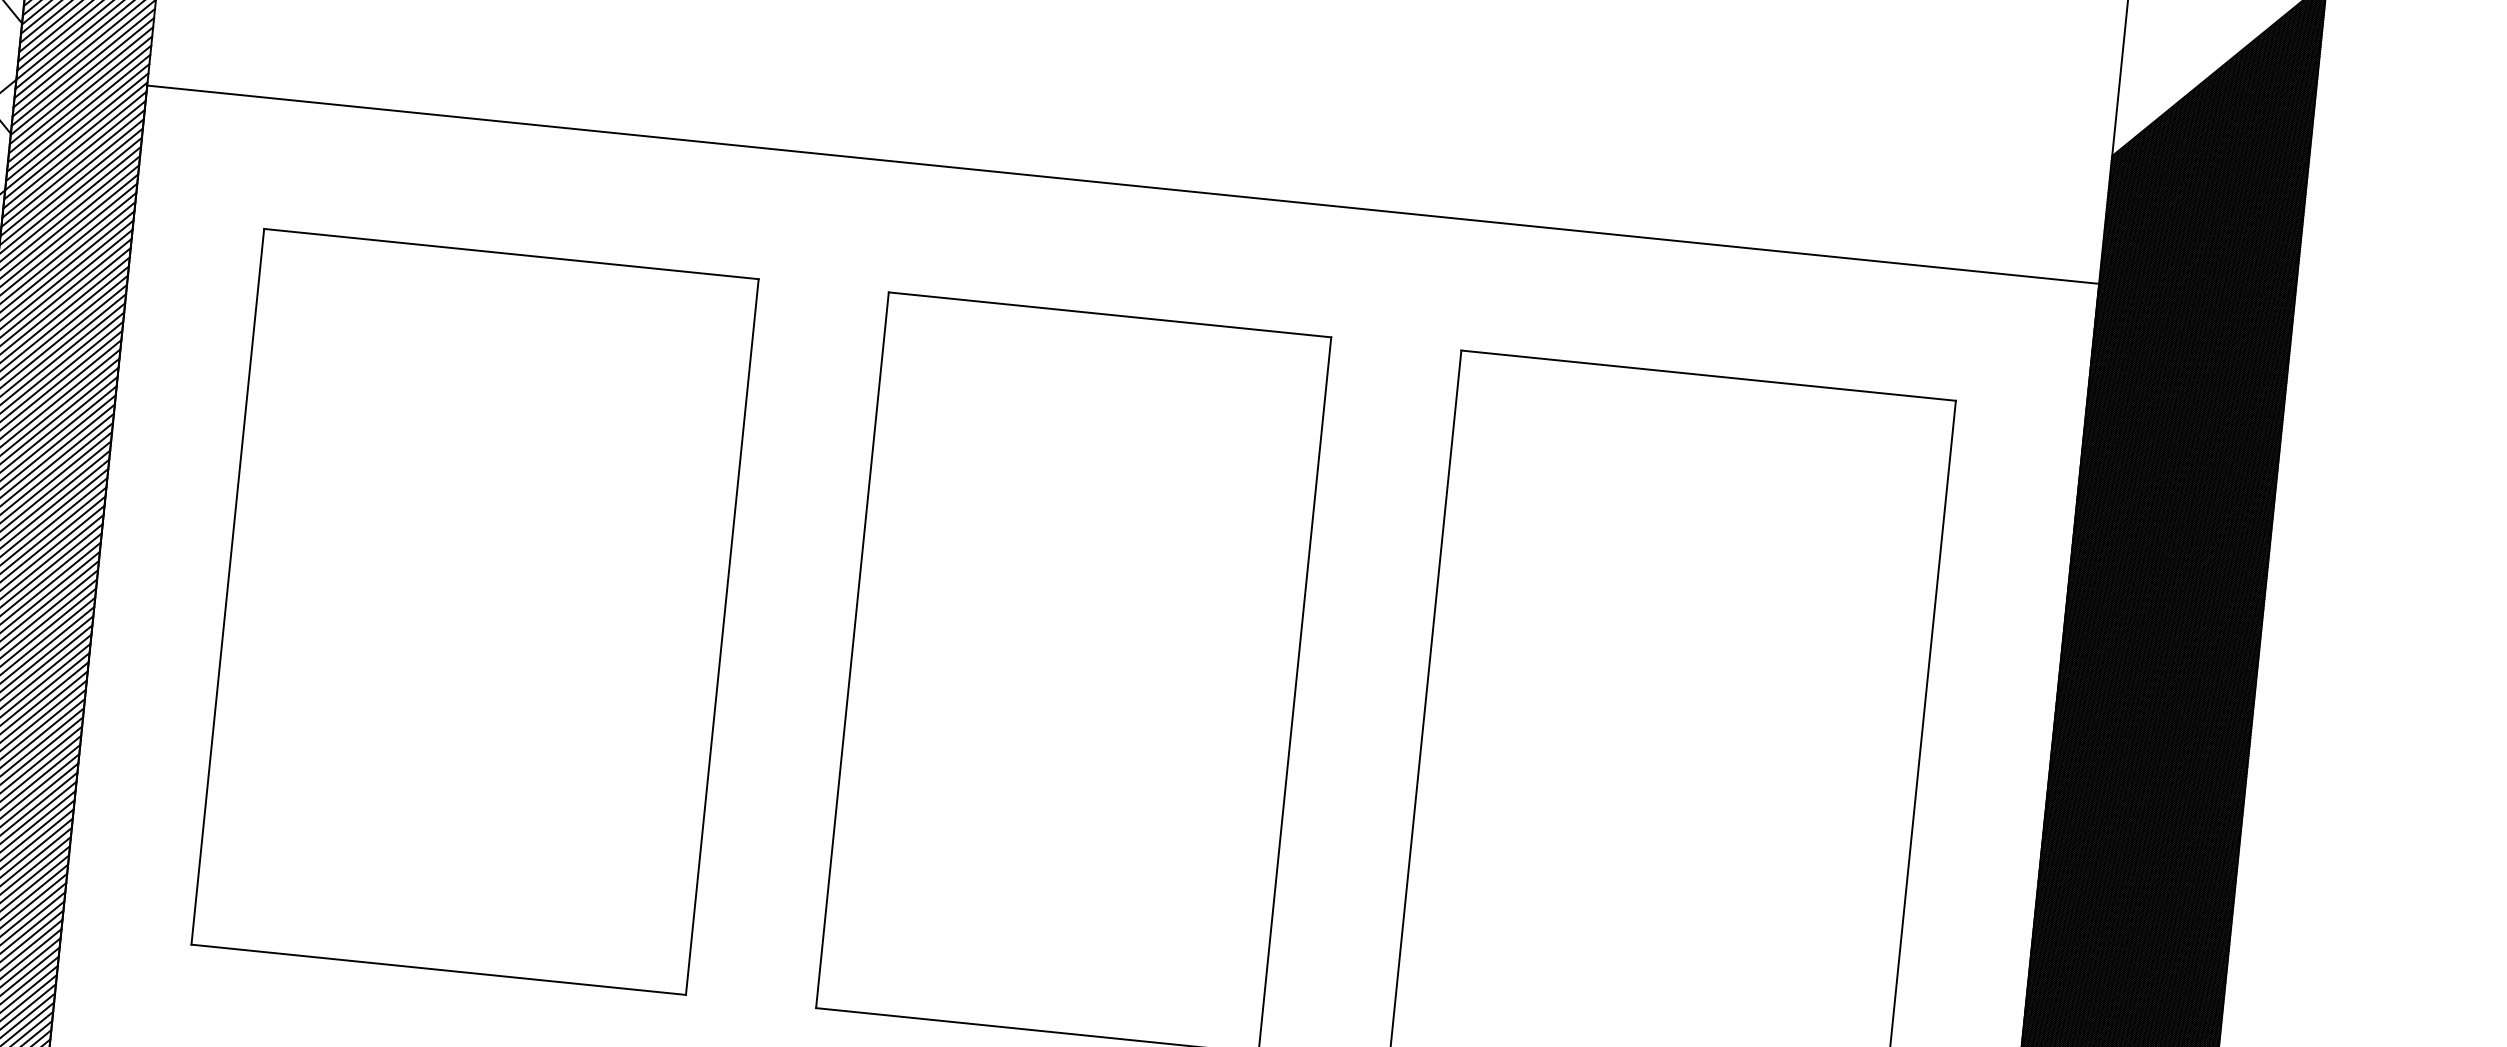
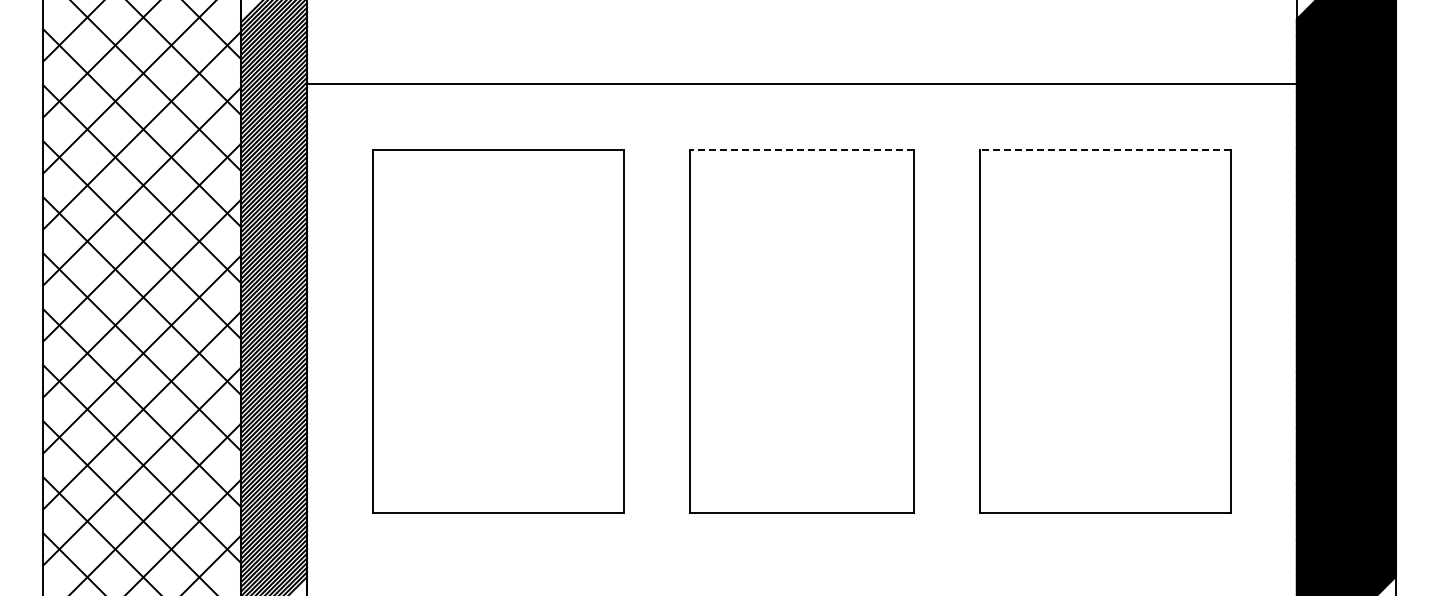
line: (1109, 313) -> (801, 149), solid -> dashed
line: (1706, 374) -> (1104, 149), solid -> dashed

